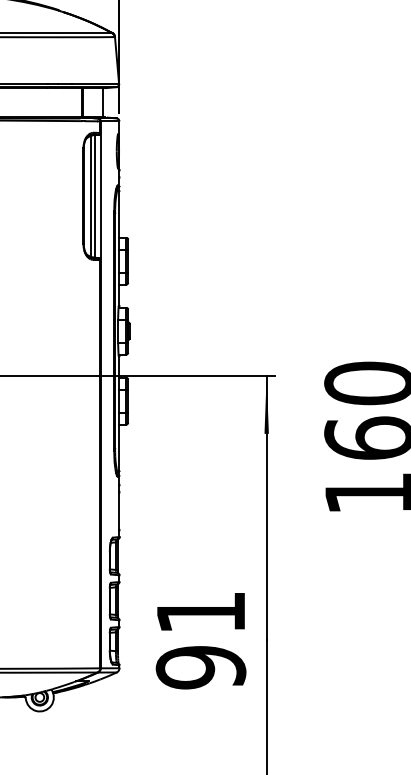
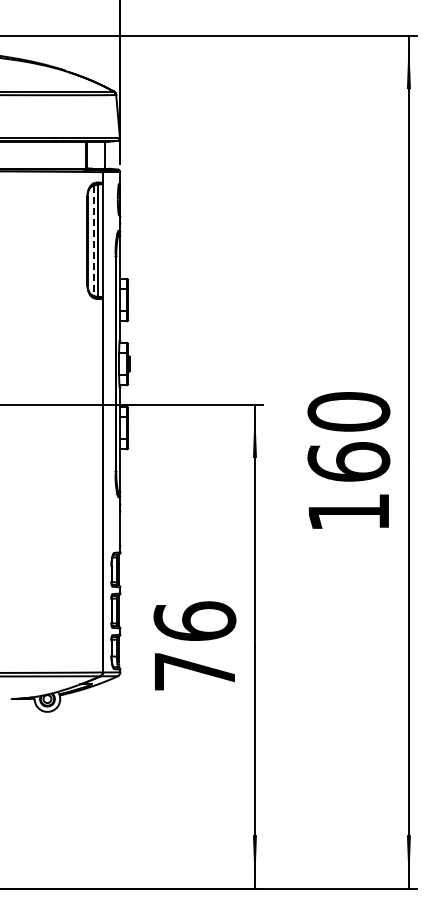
line: (90, 197) -> (93, 241), solid -> dashed
text: (200, 639) -> (194, 646), 91 -> 76

